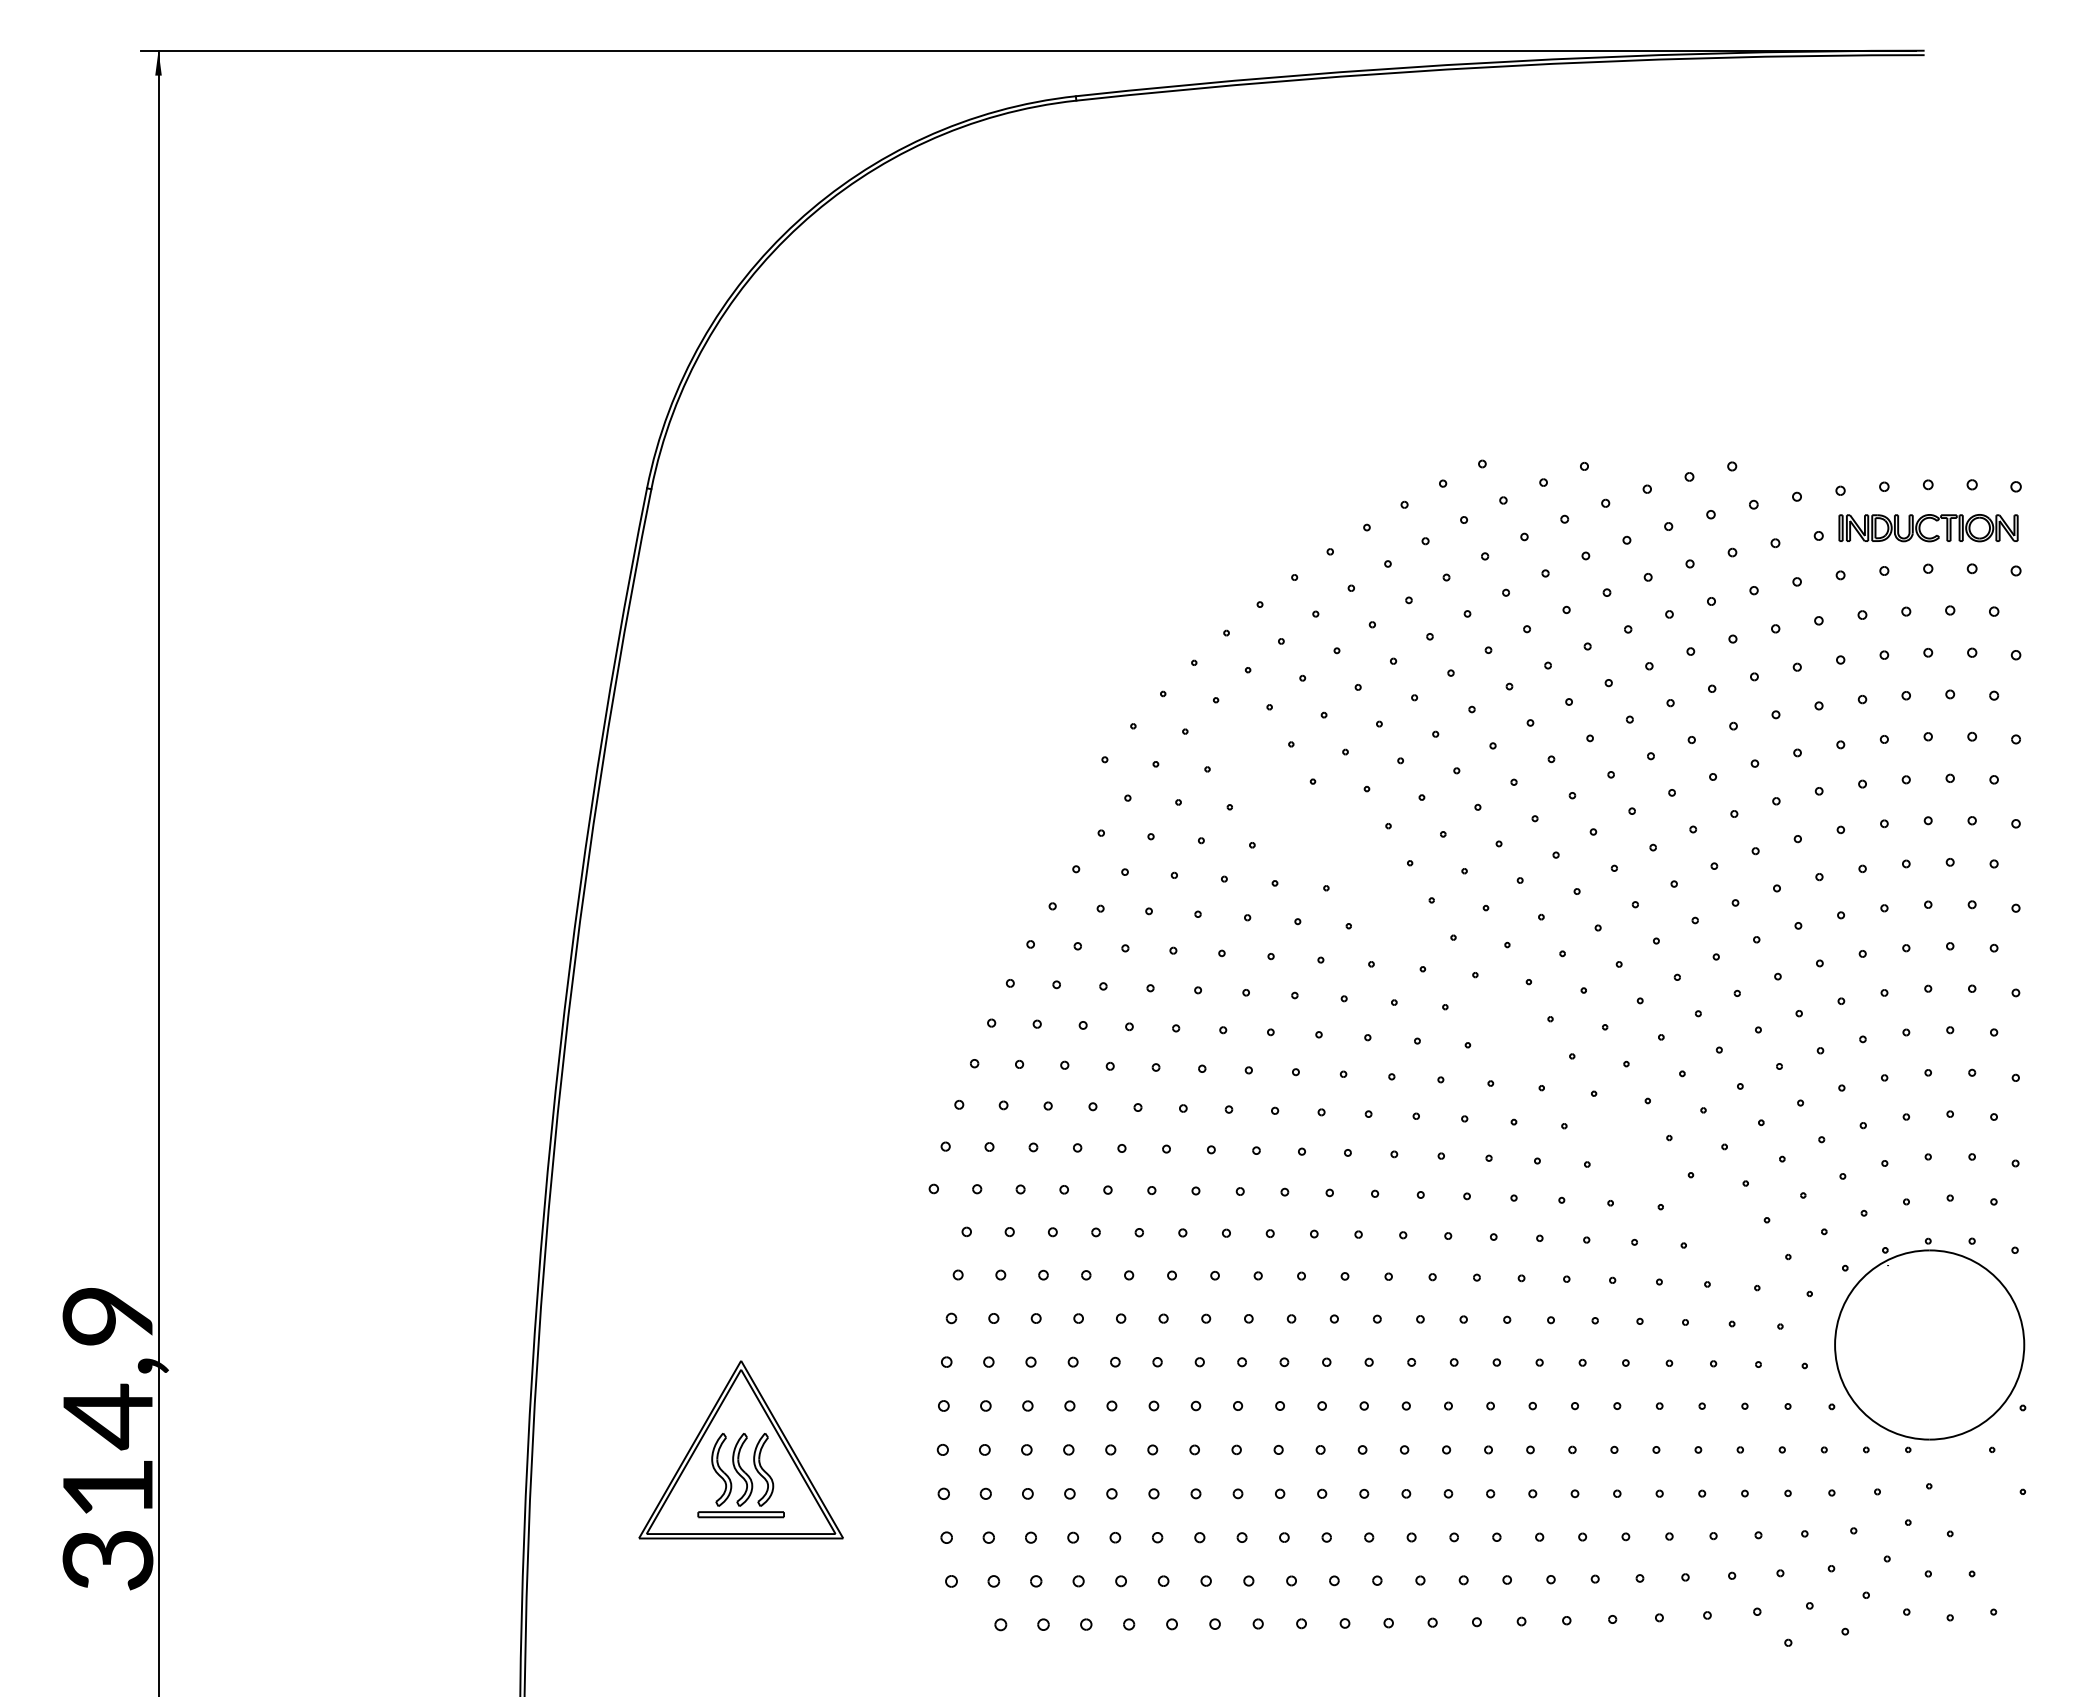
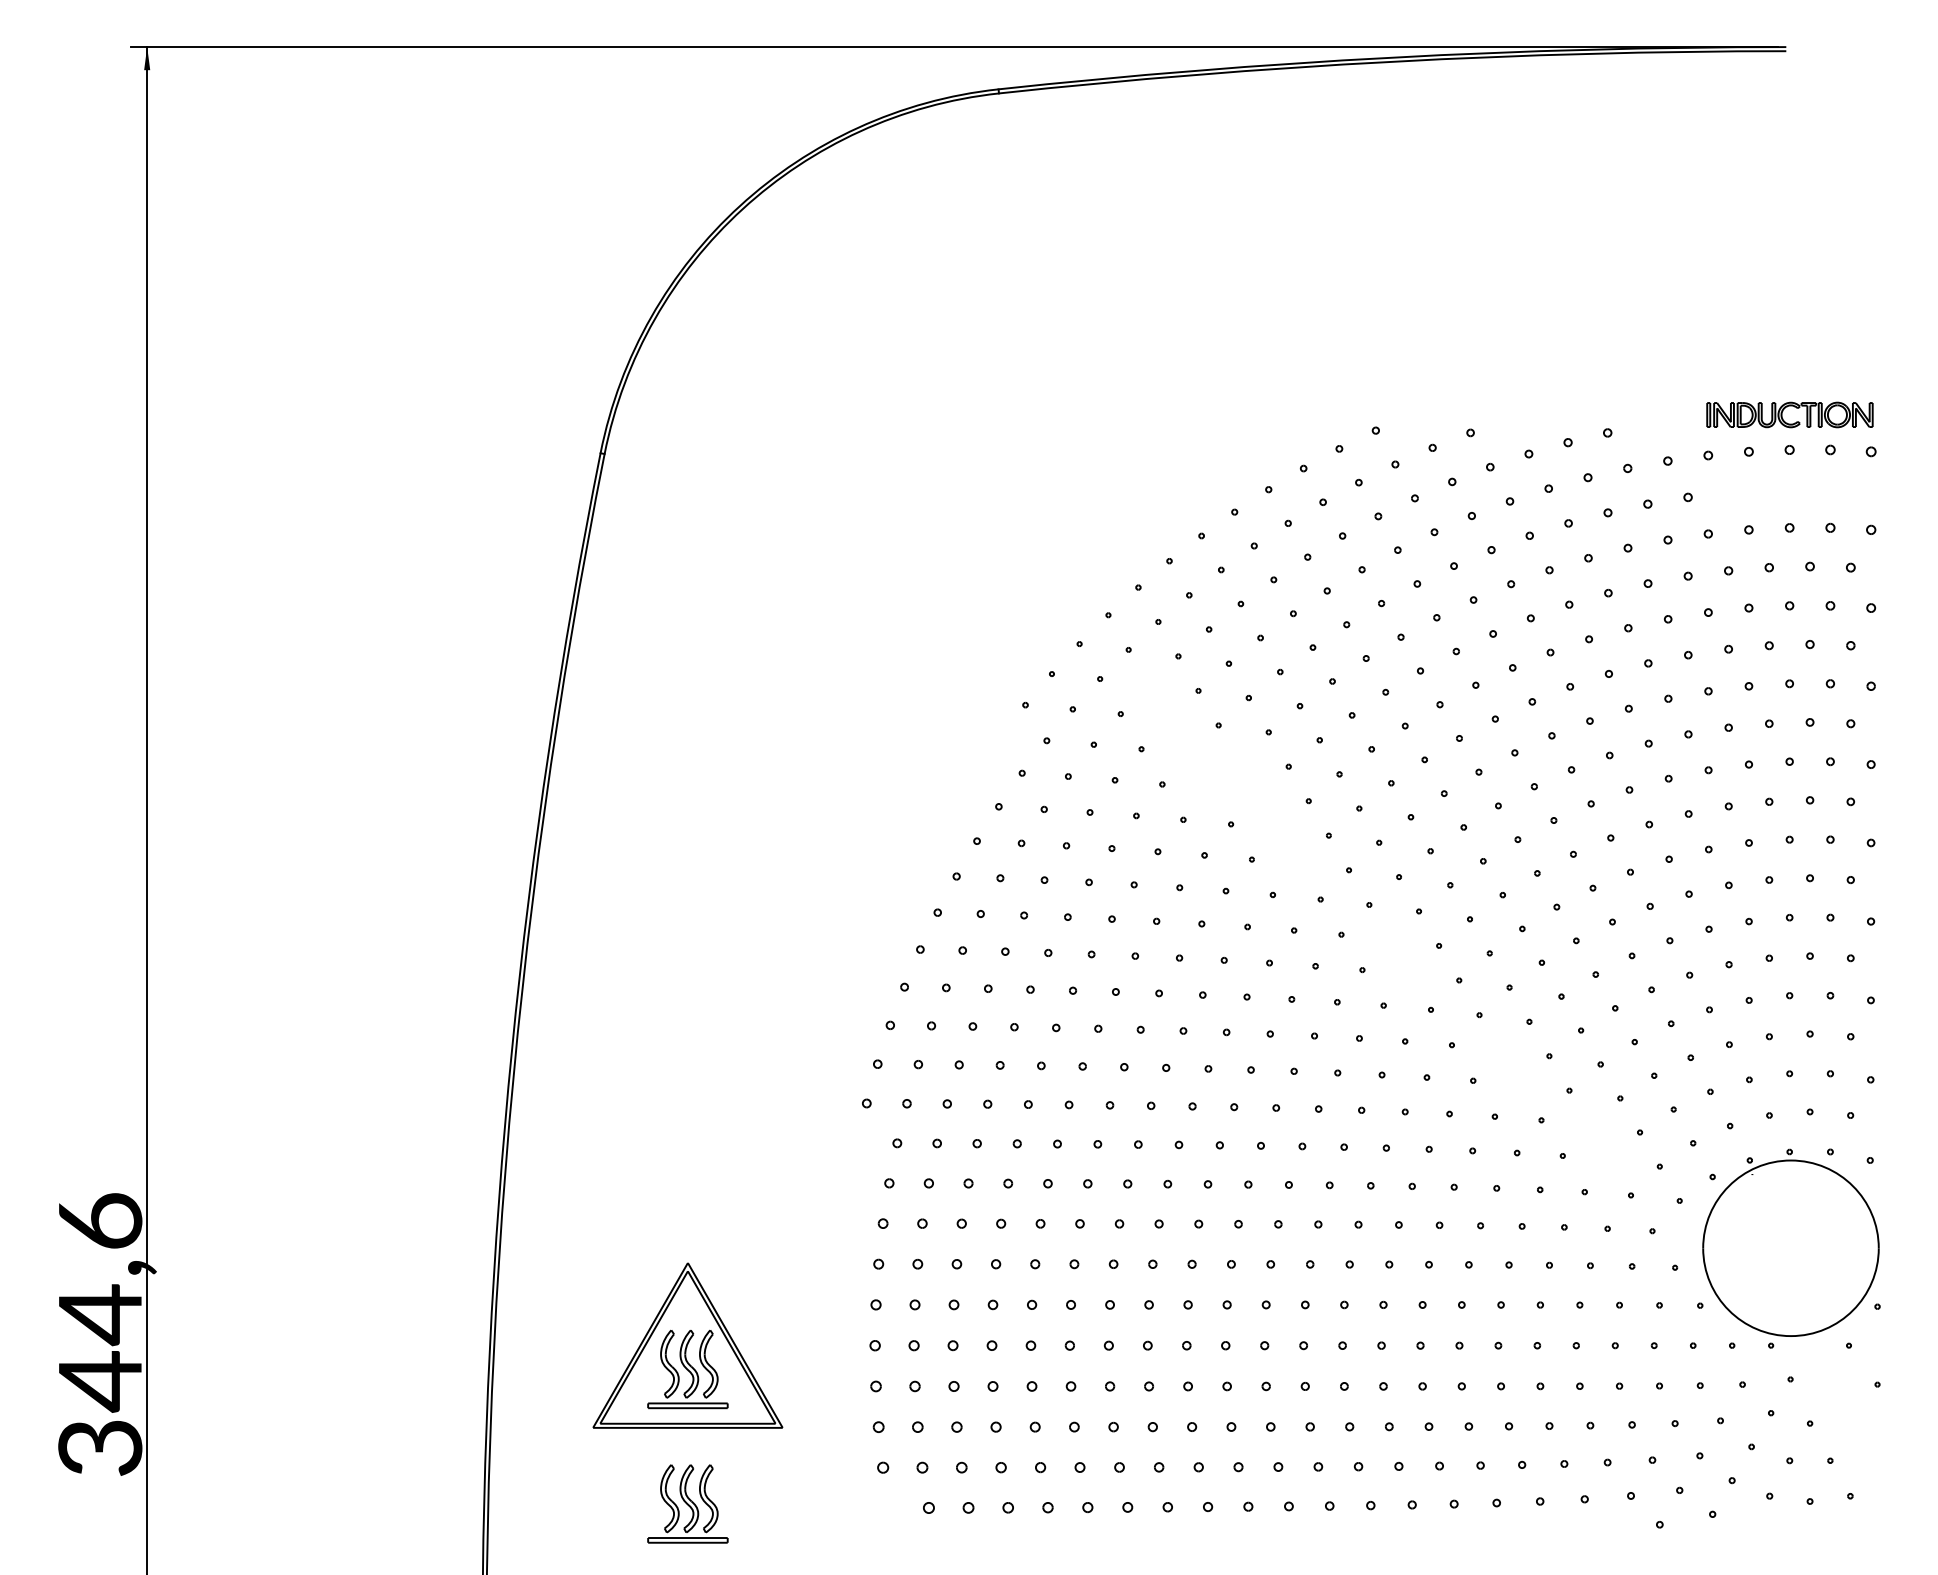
part: (1920, 528) -> (1782, 415), moved
text: (107, 1403) -> (99, 1302), 314,9 -> 344,6
part: (740, 1620) -> (687, 1503), added

